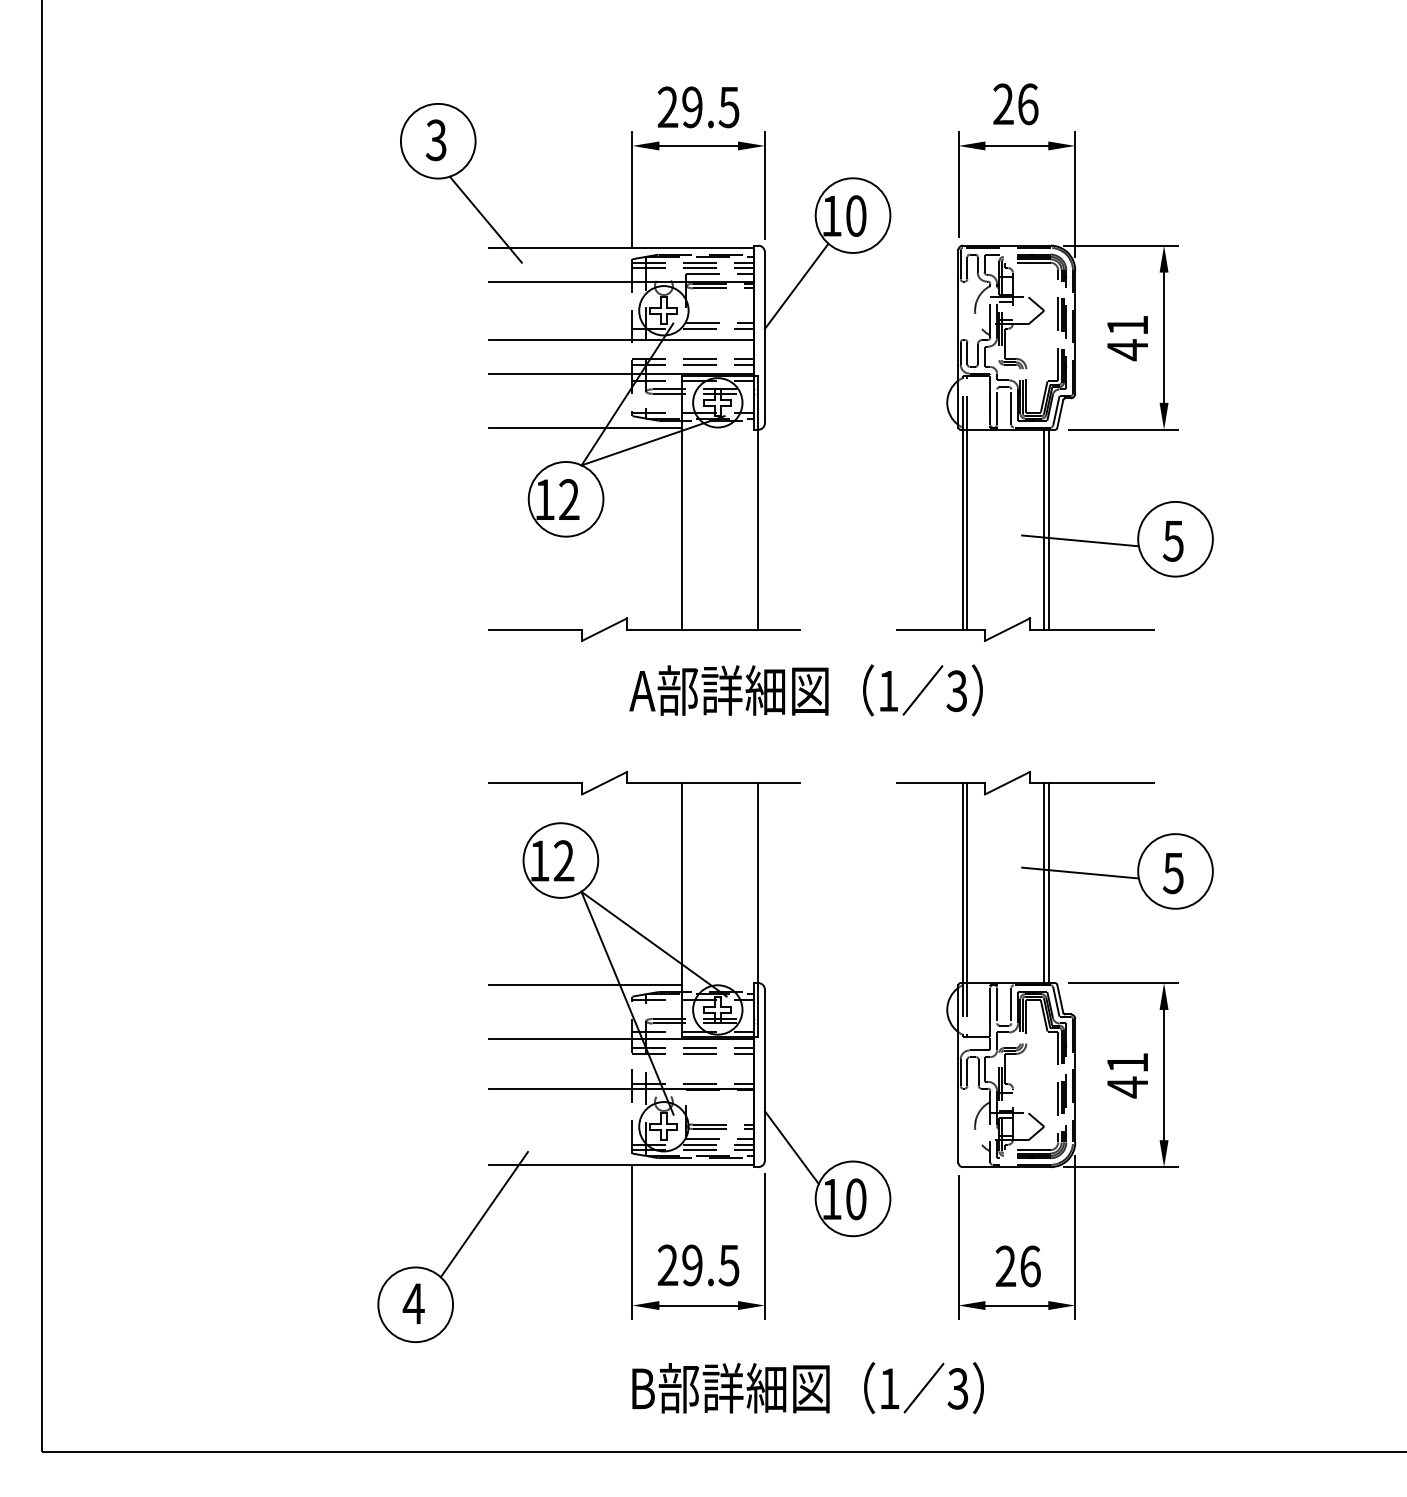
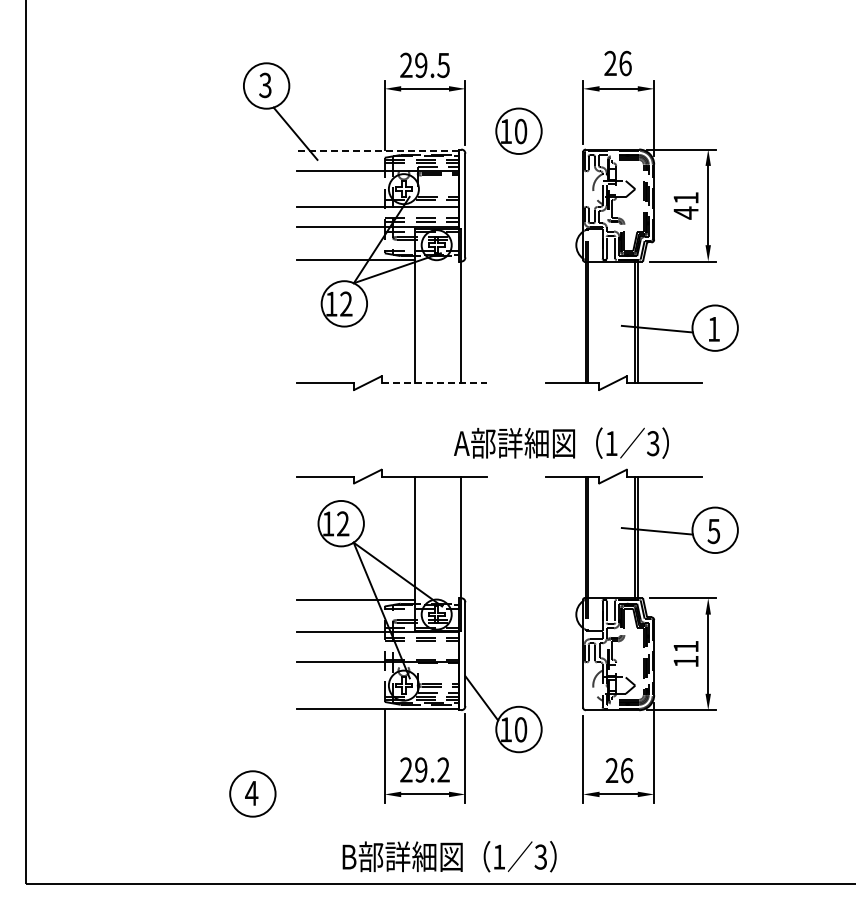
line: (620, 247) -> (377, 150), solid -> dashed
line: (796, 286) -> (484, 174), removed
text: (1172, 541) -> (713, 329), 5 -> 1
line: (714, 630) -> (434, 383), solid -> dashed
text: (806, 689) -> (561, 442), moved
text: (1126, 1087) -> (685, 661), 41 -> 11
line: (484, 1213) -> (294, 738), removed
text: (728, 1264) -> (443, 769), 29.5 -> 29.2
text: (807, 1387) -> (449, 856), moved

